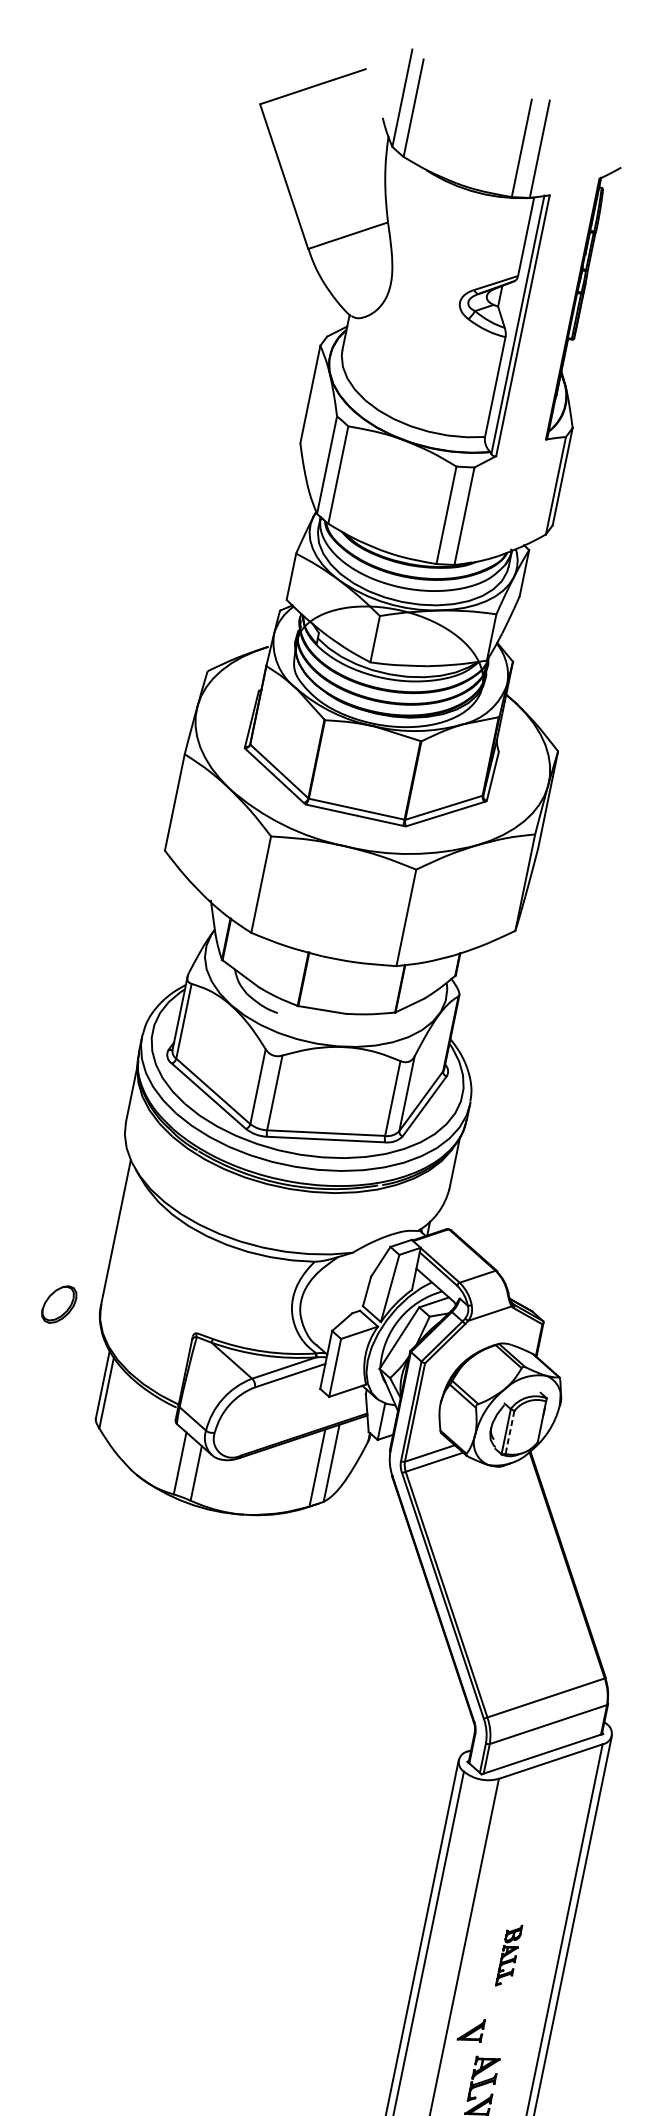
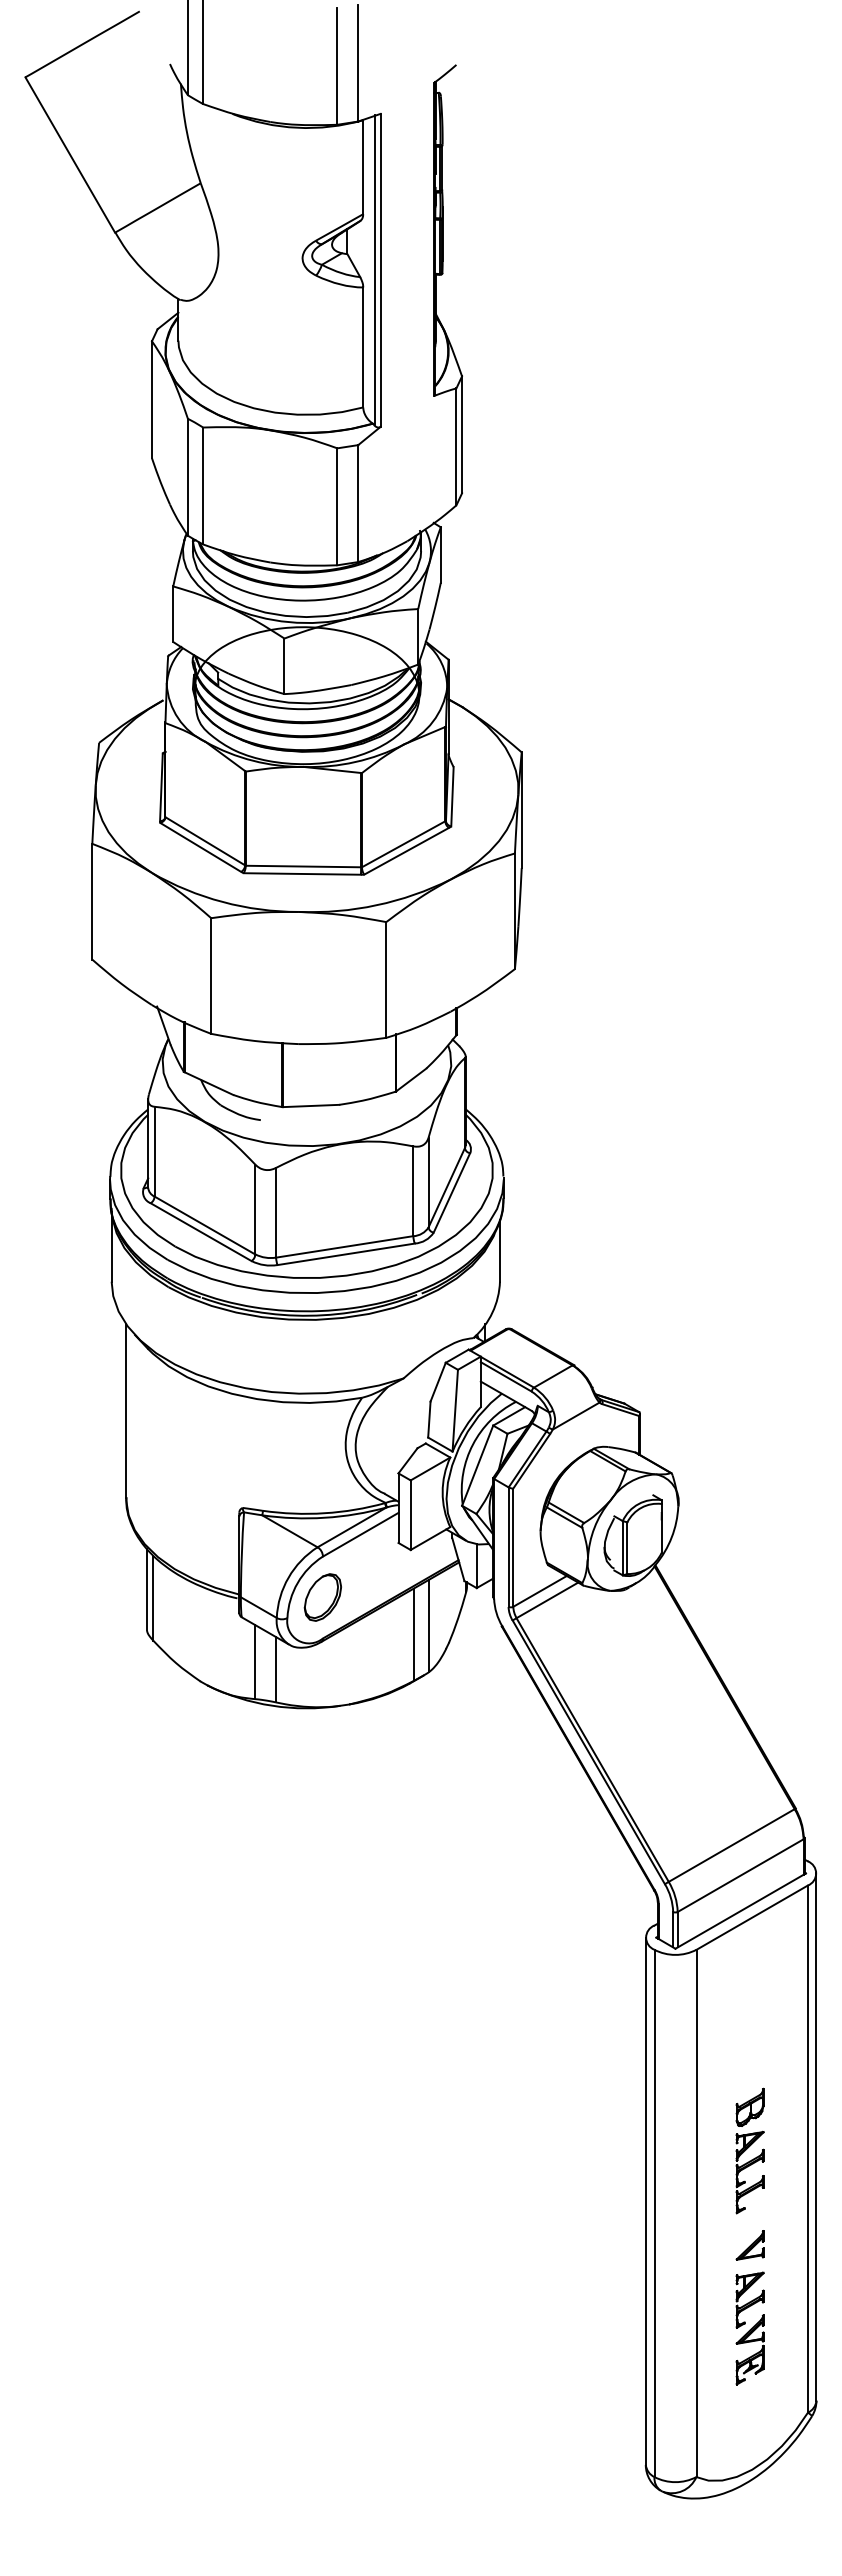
part: (58, 1304) -> (322, 1597), moved
line: (510, 1432) -> (627, 1548), dashed -> solid
part: (508, 1955) -> (749, 2150), size x1.67
part: (470, 2029) -> (749, 2245), moved

